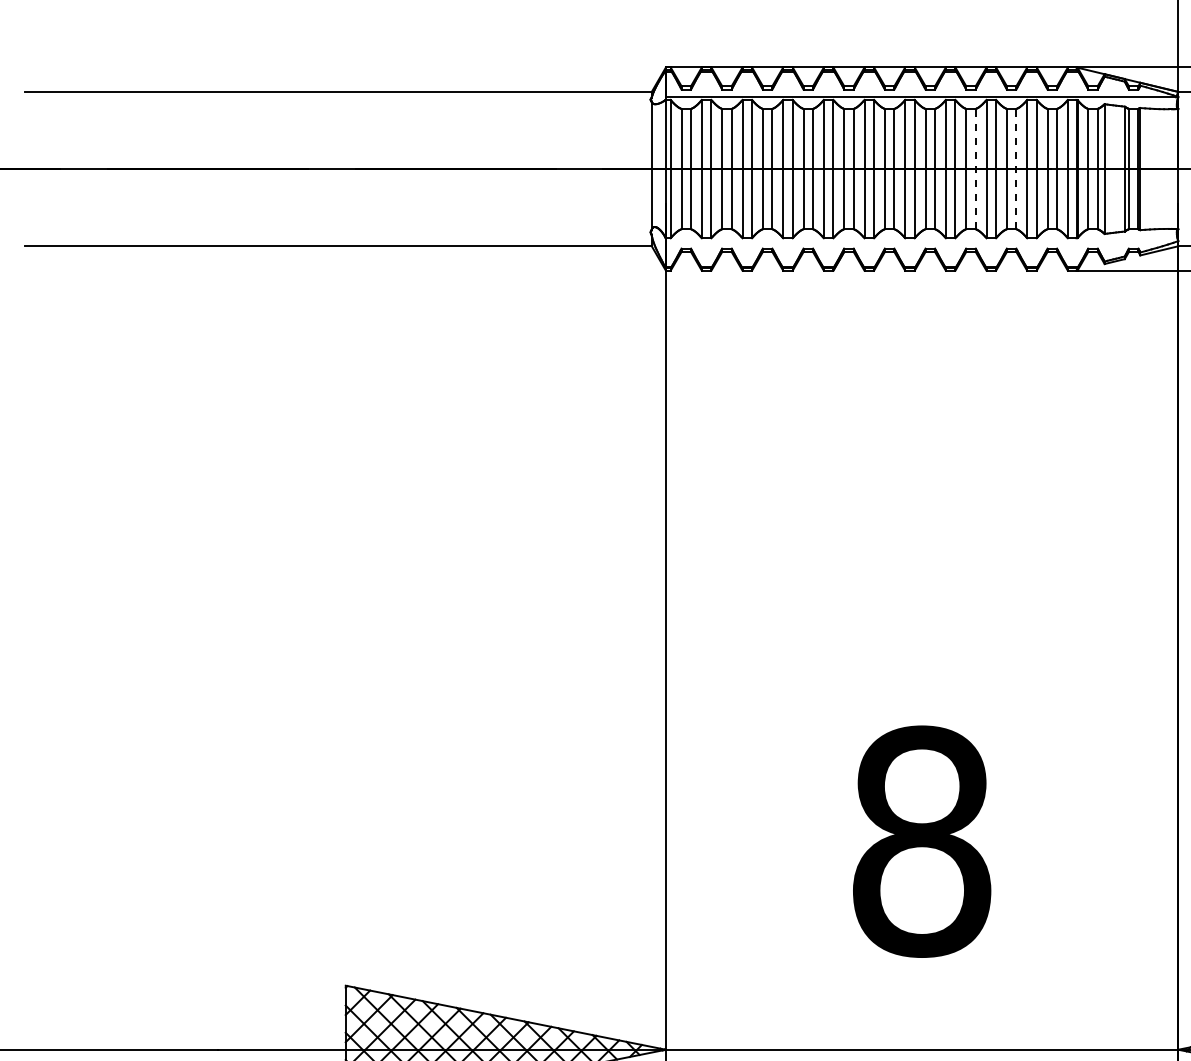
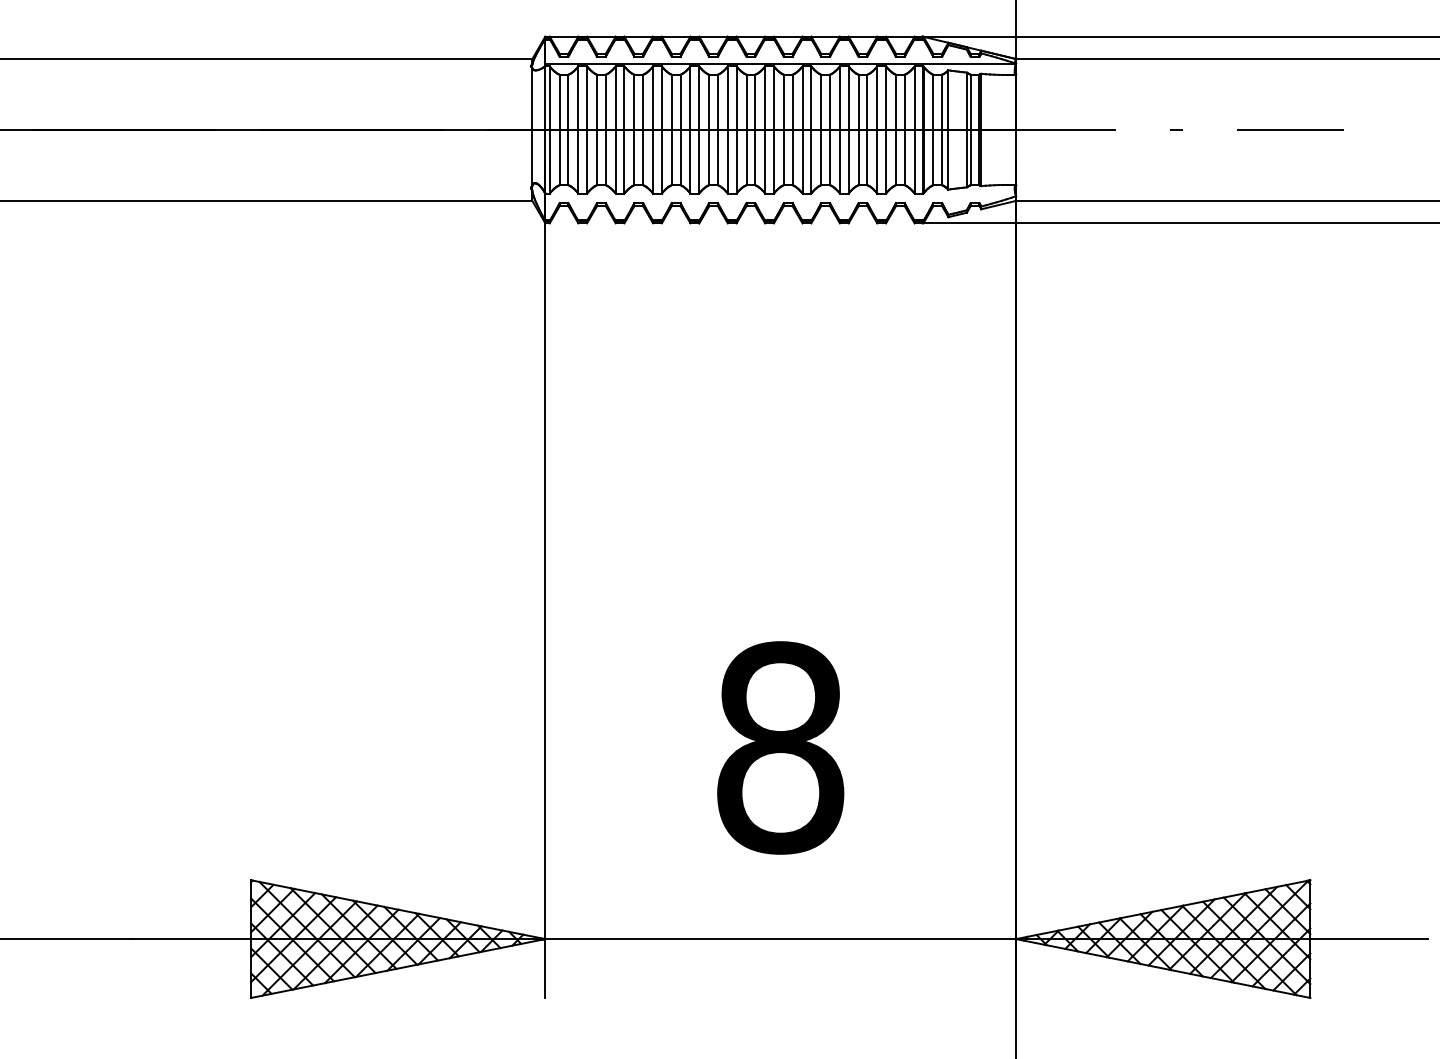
line: (976, 168) -> (830, 129), dashed -> solid
line: (1016, 168) -> (867, 129), dashed -> solid

